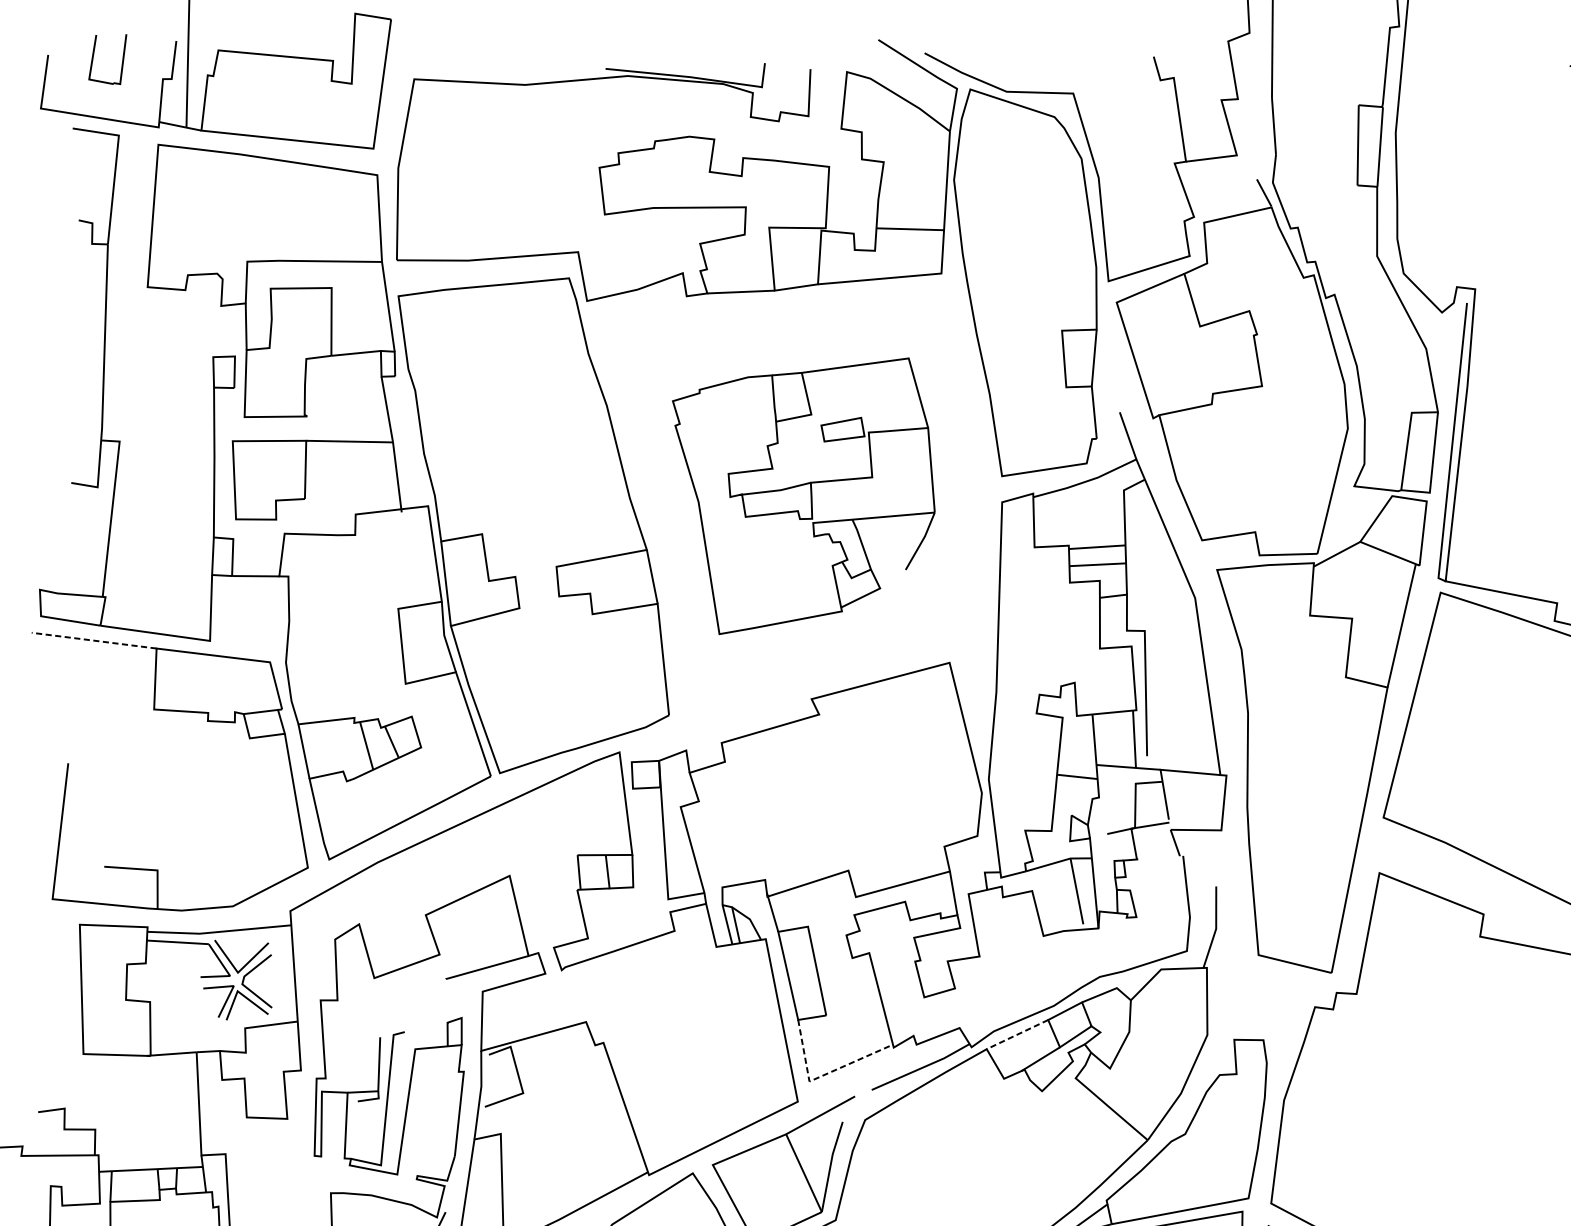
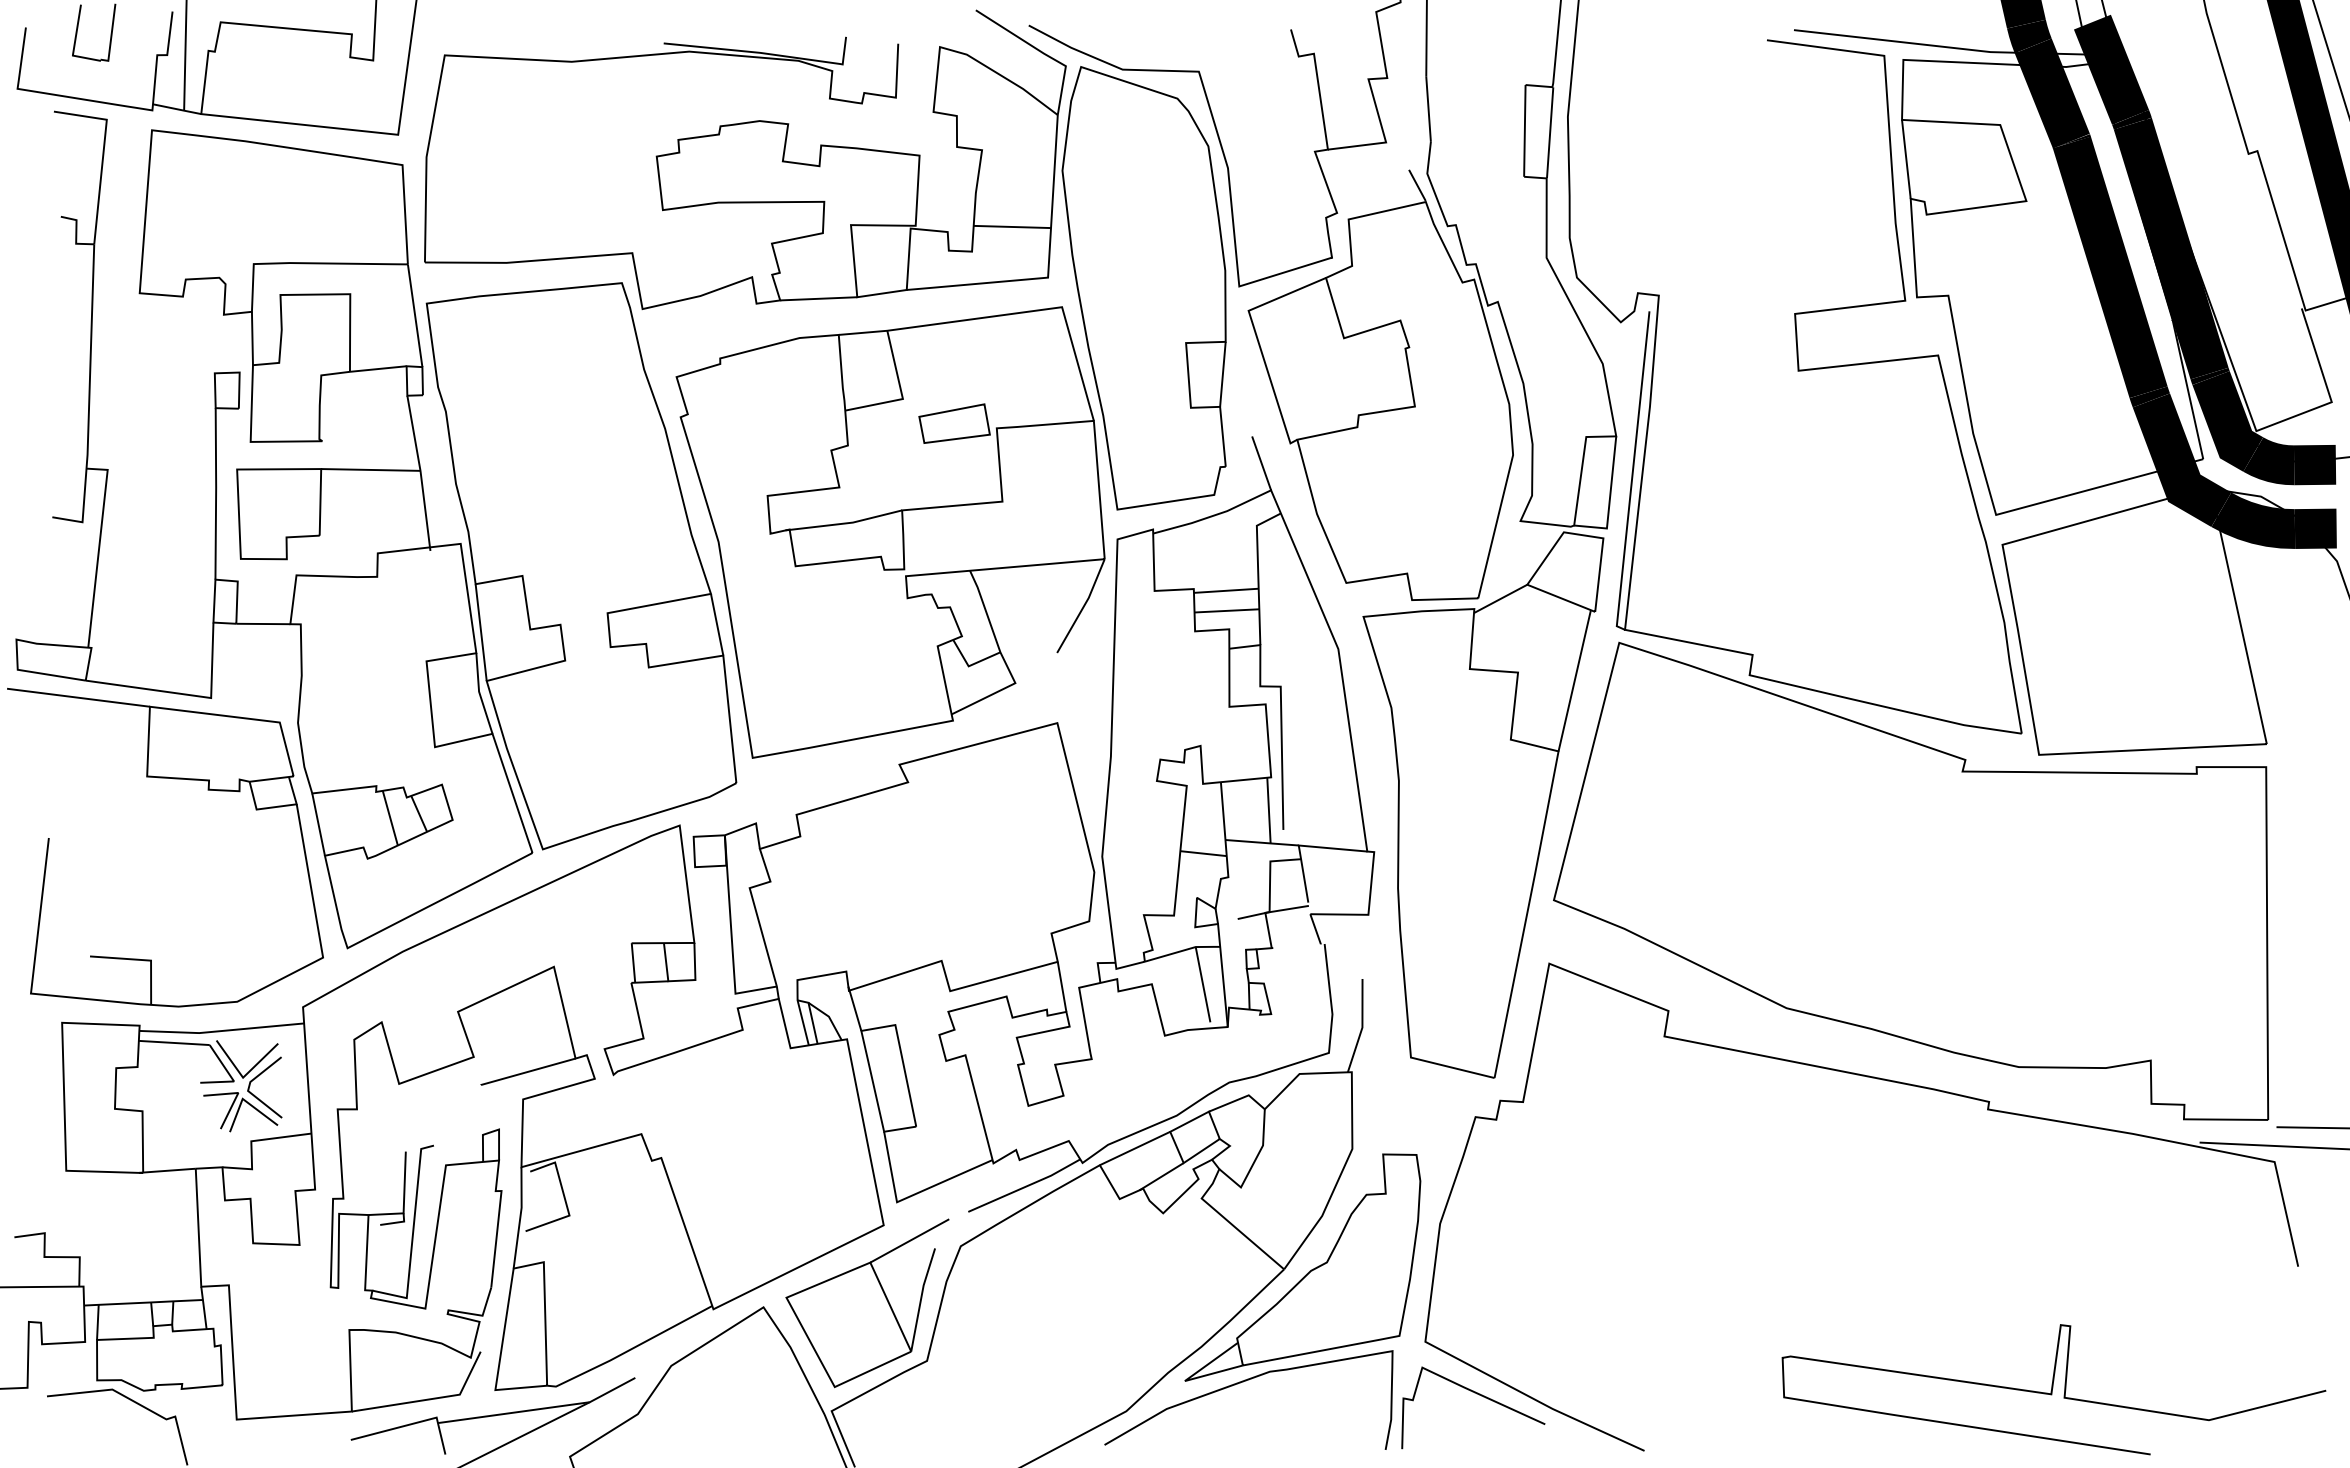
part: (803, 496) -> (890, 532), size x1.43
line: (94, 640) -> (78, 697), dashed -> solid
line: (1017, 1034) -> (1135, 1148), dashed -> solid
line: (822, 1075) -> (912, 1195), dashed -> solid

